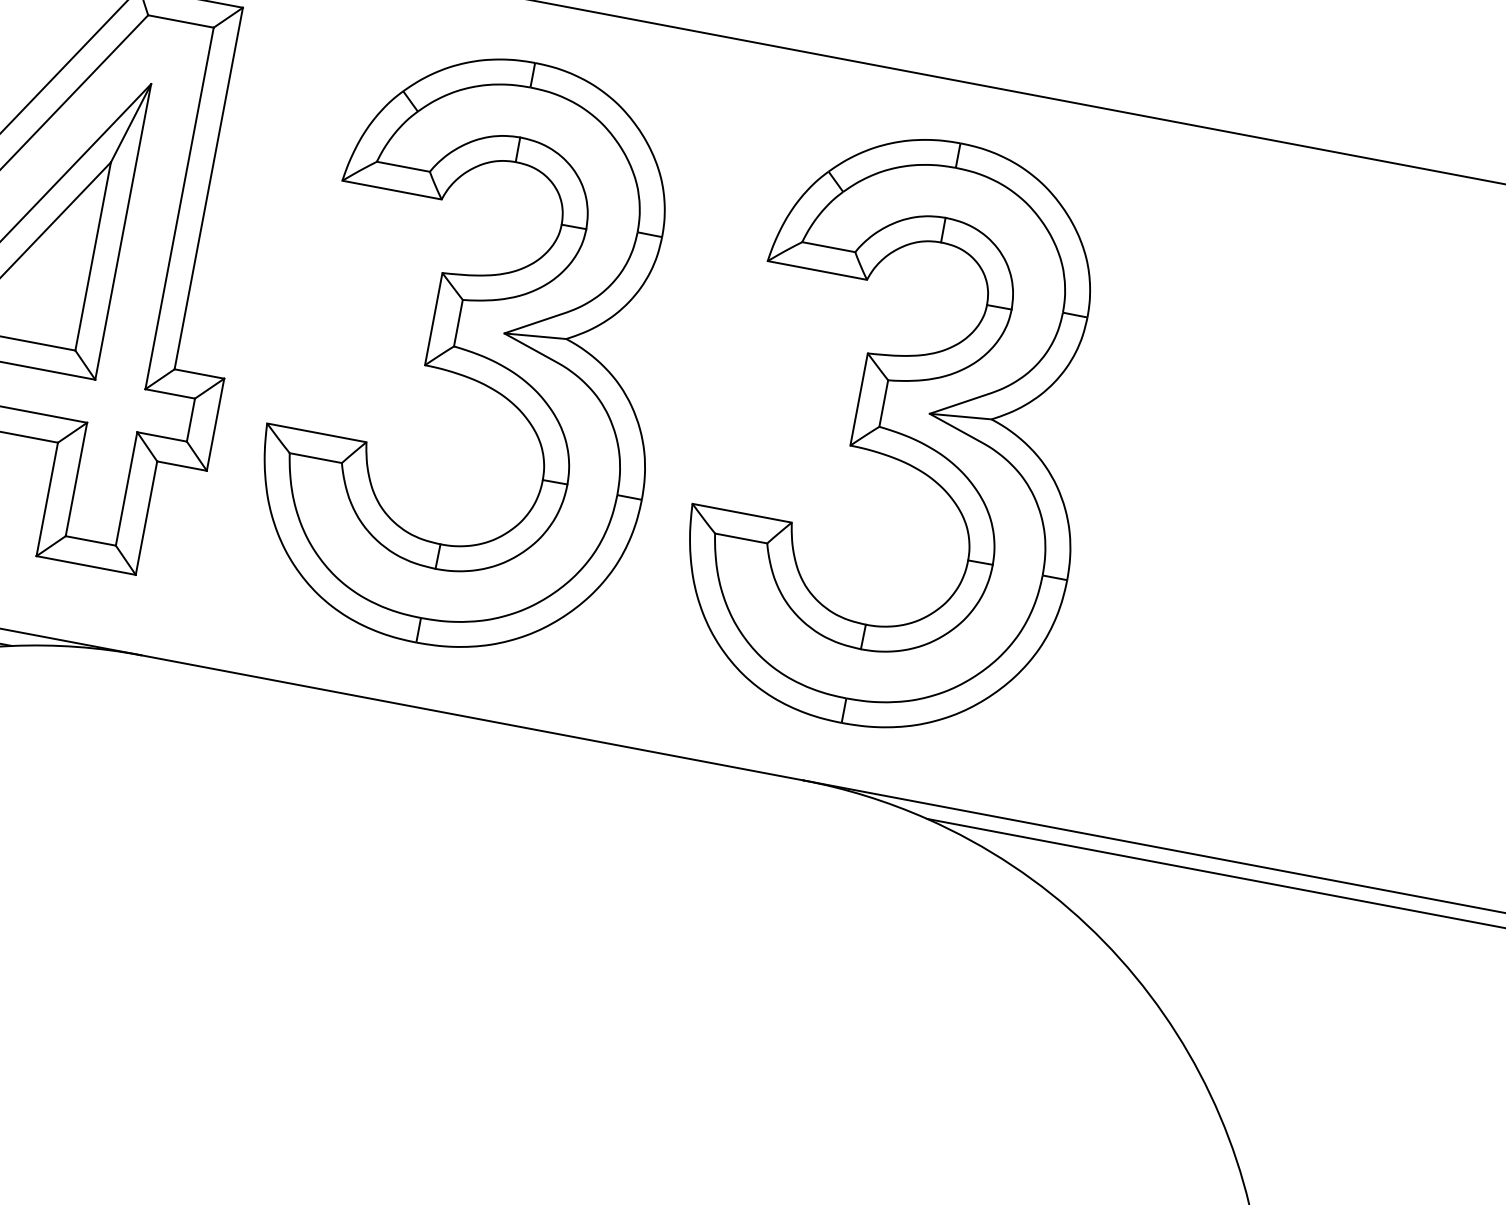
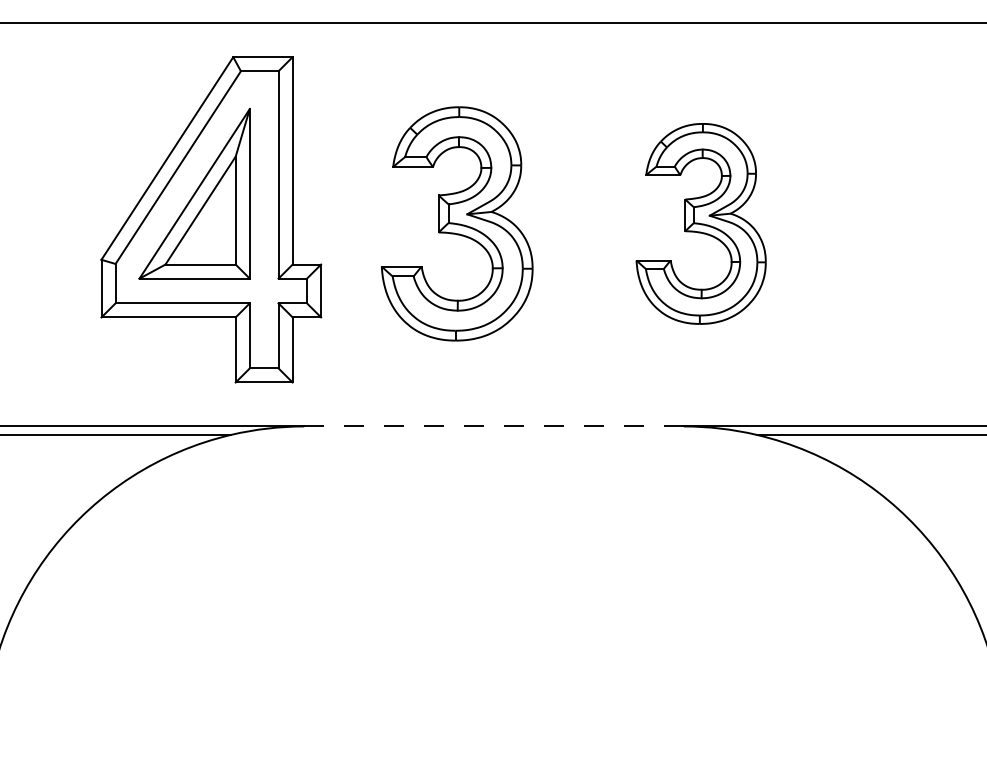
part: (473, 351) -> (456, 223), size x0.7
part: (899, 432) -> (700, 223), size x0.6
line: (471, 717) -> (493, 426), solid -> dashed

